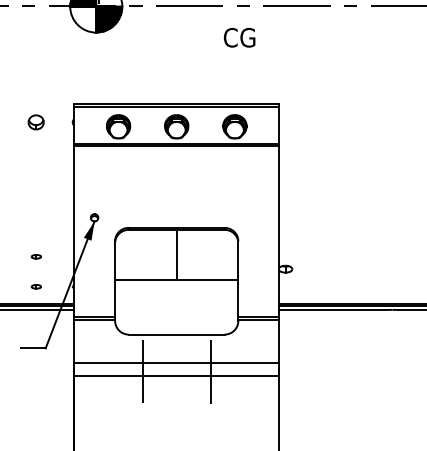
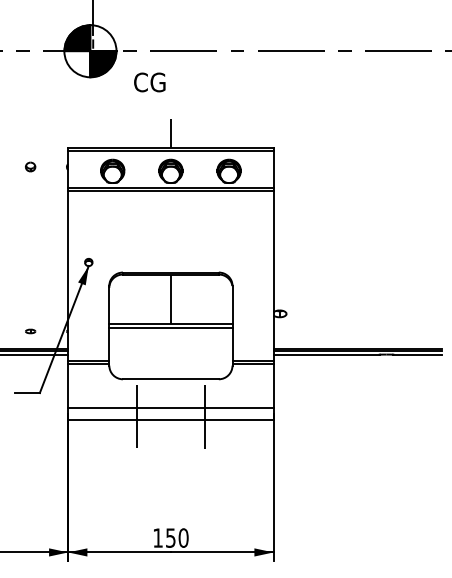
text: (239, 37) -> (149, 82), moved
line: (176, 88) -> (170, 133), added
part: (36, 121) -> (30, 166), size x0.62
part: (36, 256) -> (30, 301), removed
line: (176, 283) -> (170, 328), added

